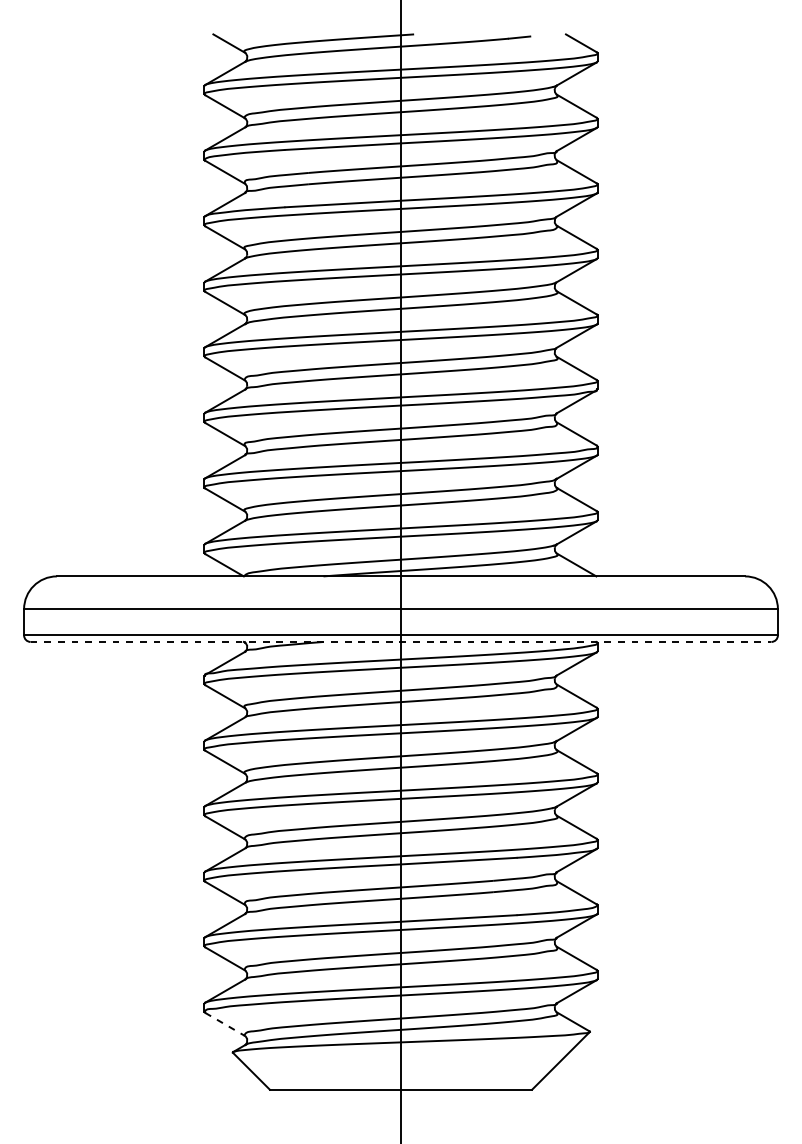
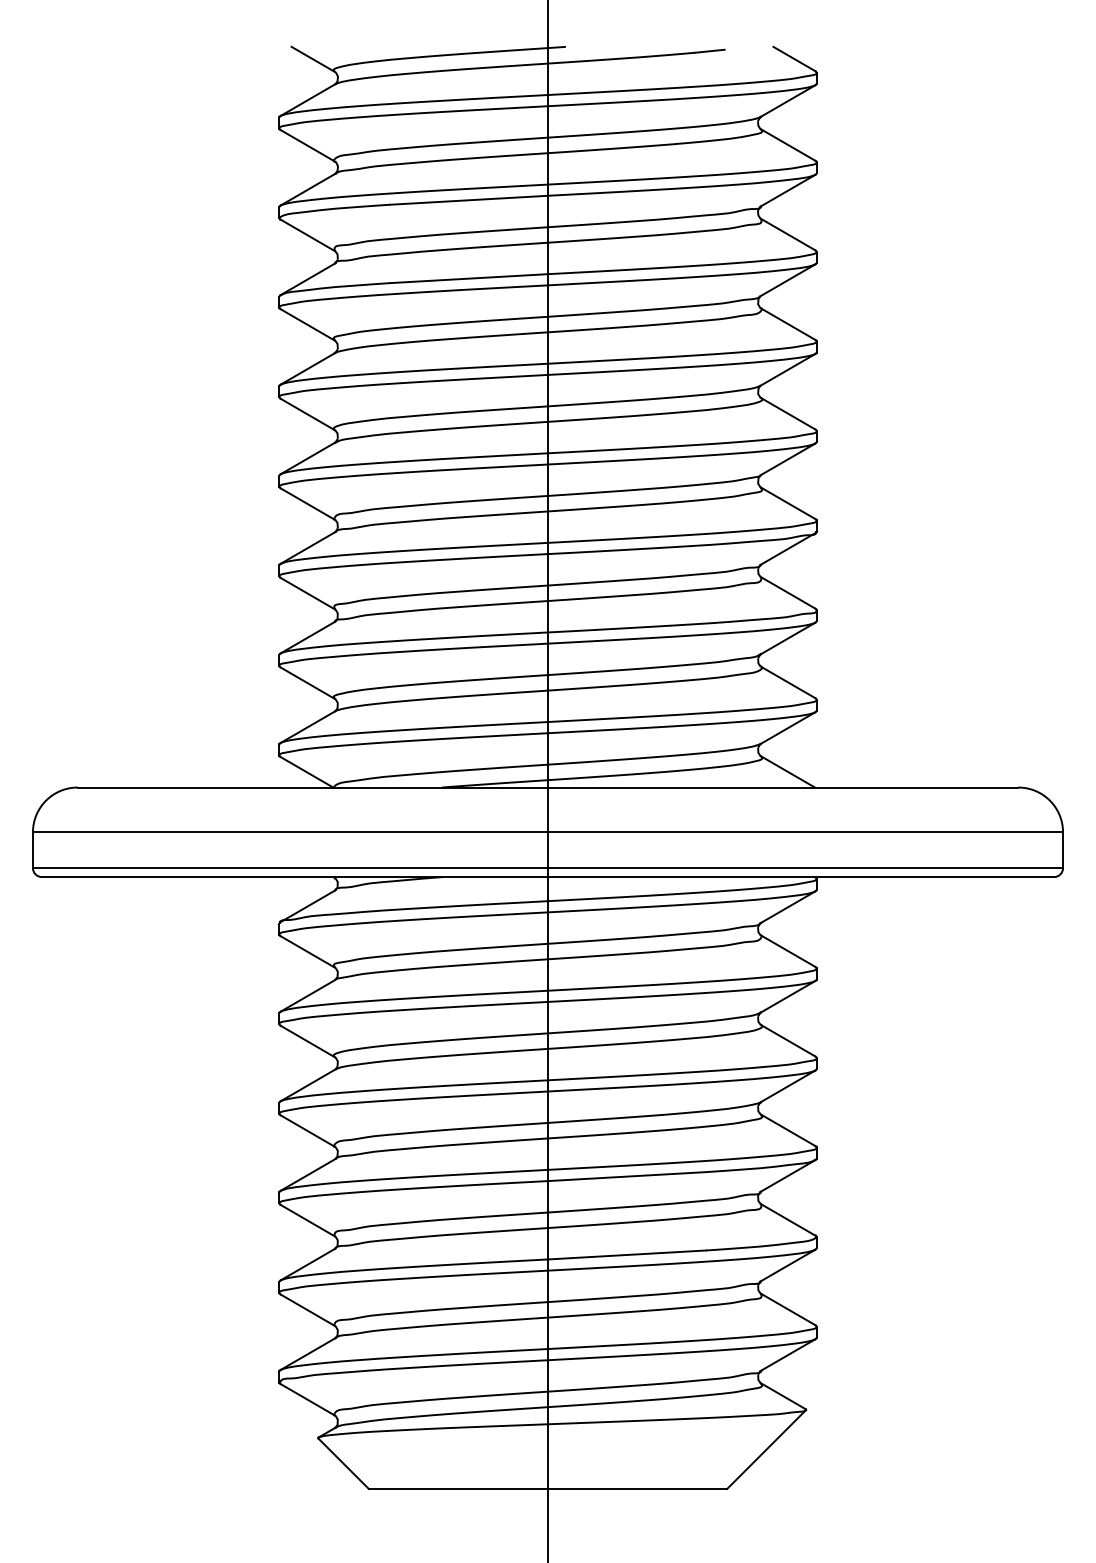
line: (401, 642) -> (548, 877), dashed -> solid
line: (225, 1024) -> (307, 1399), dashed -> solid

